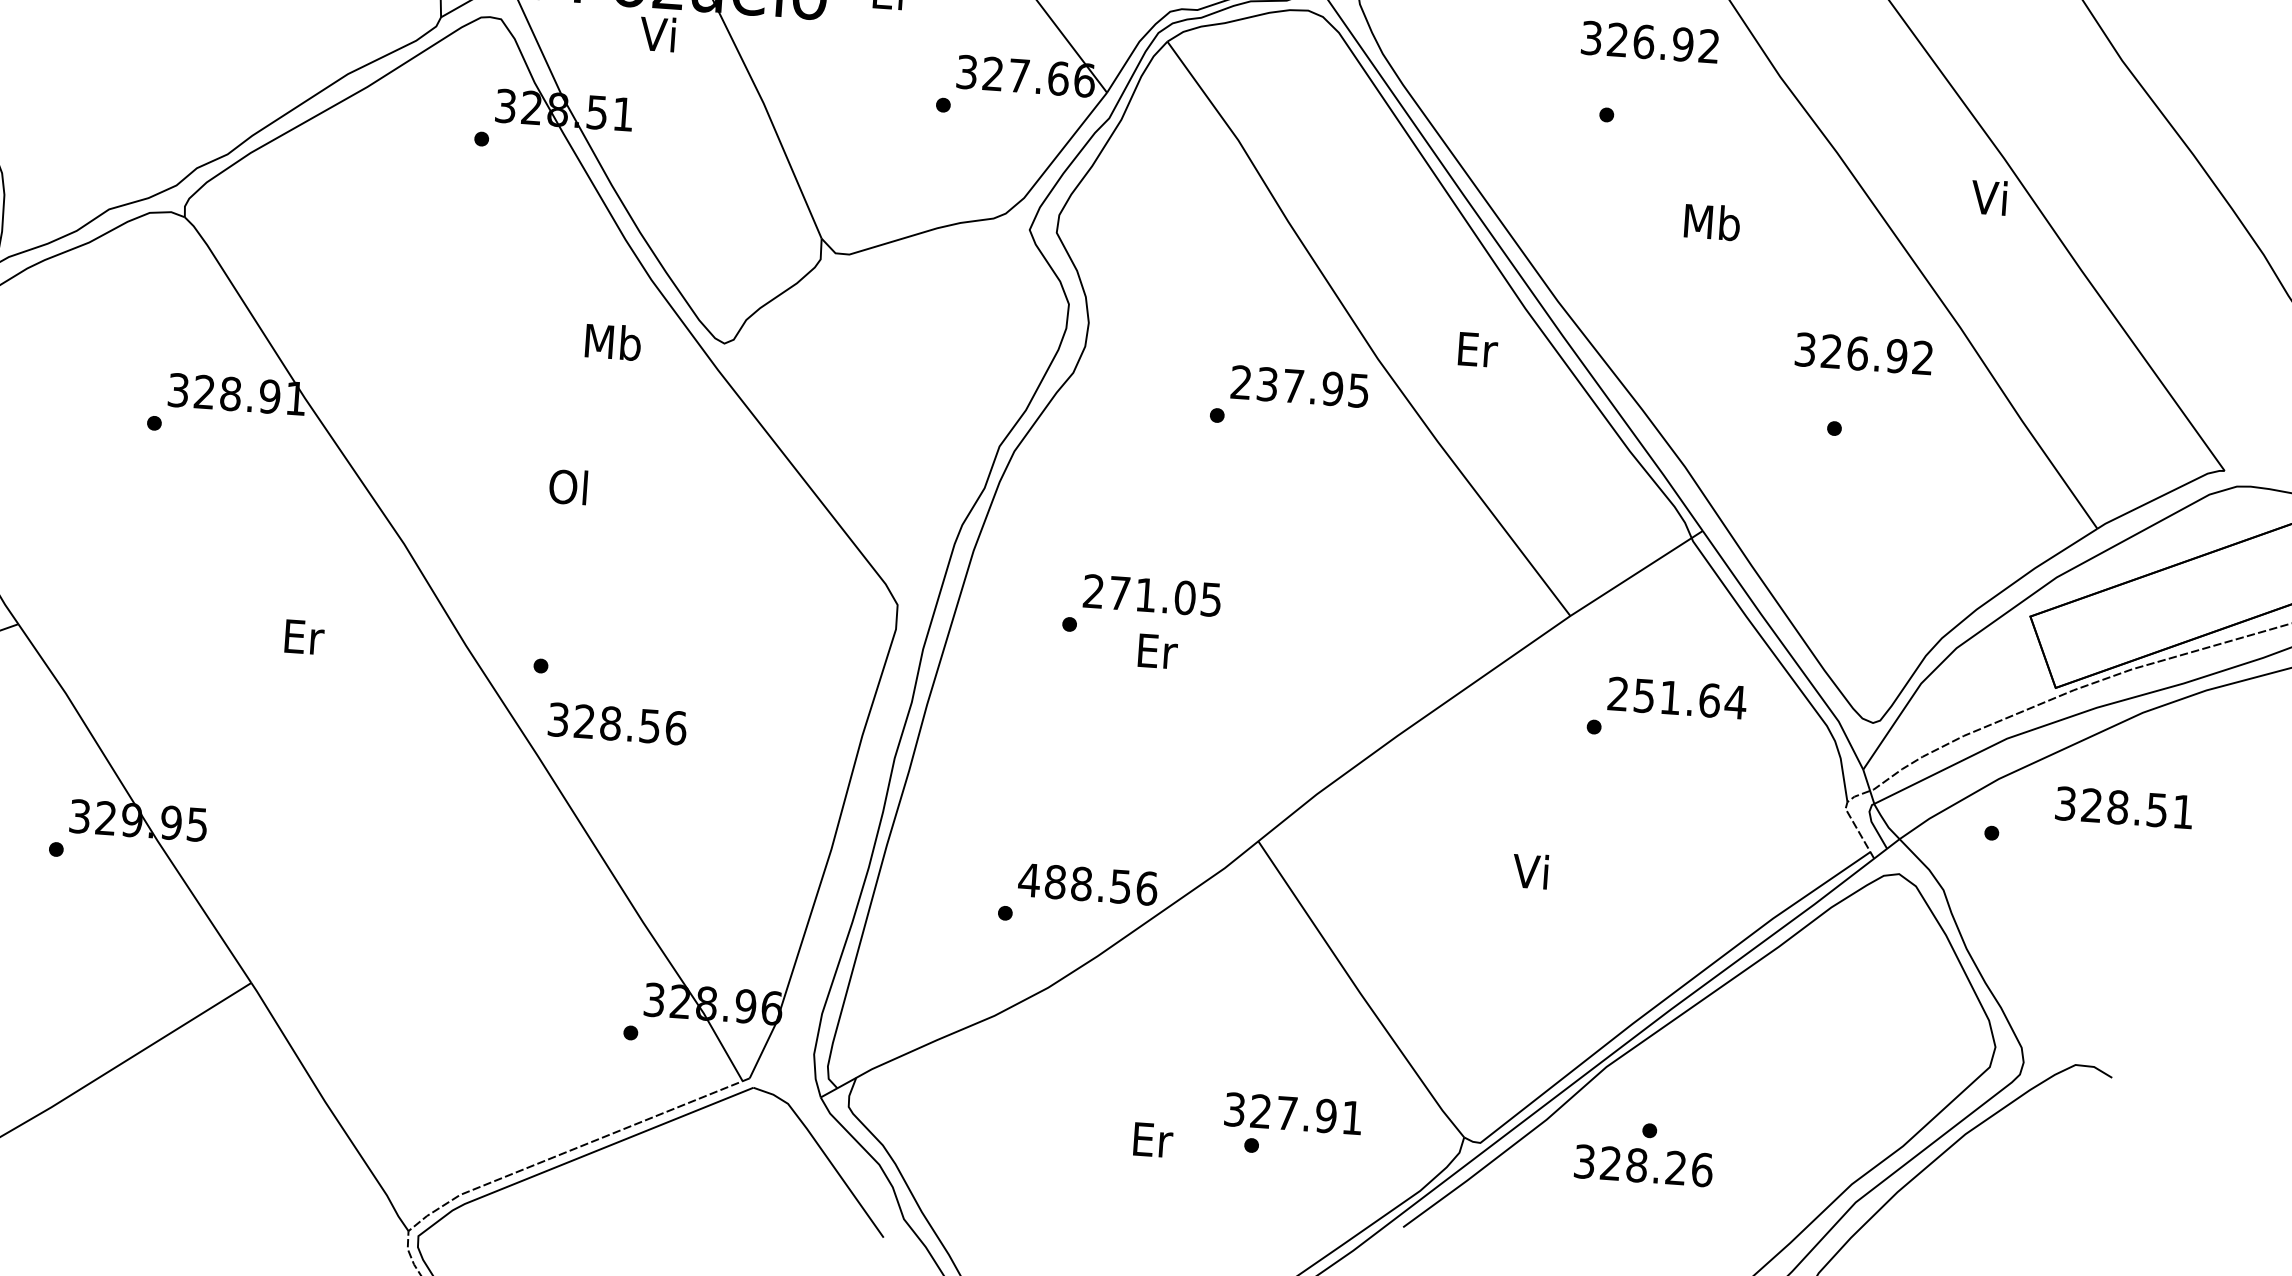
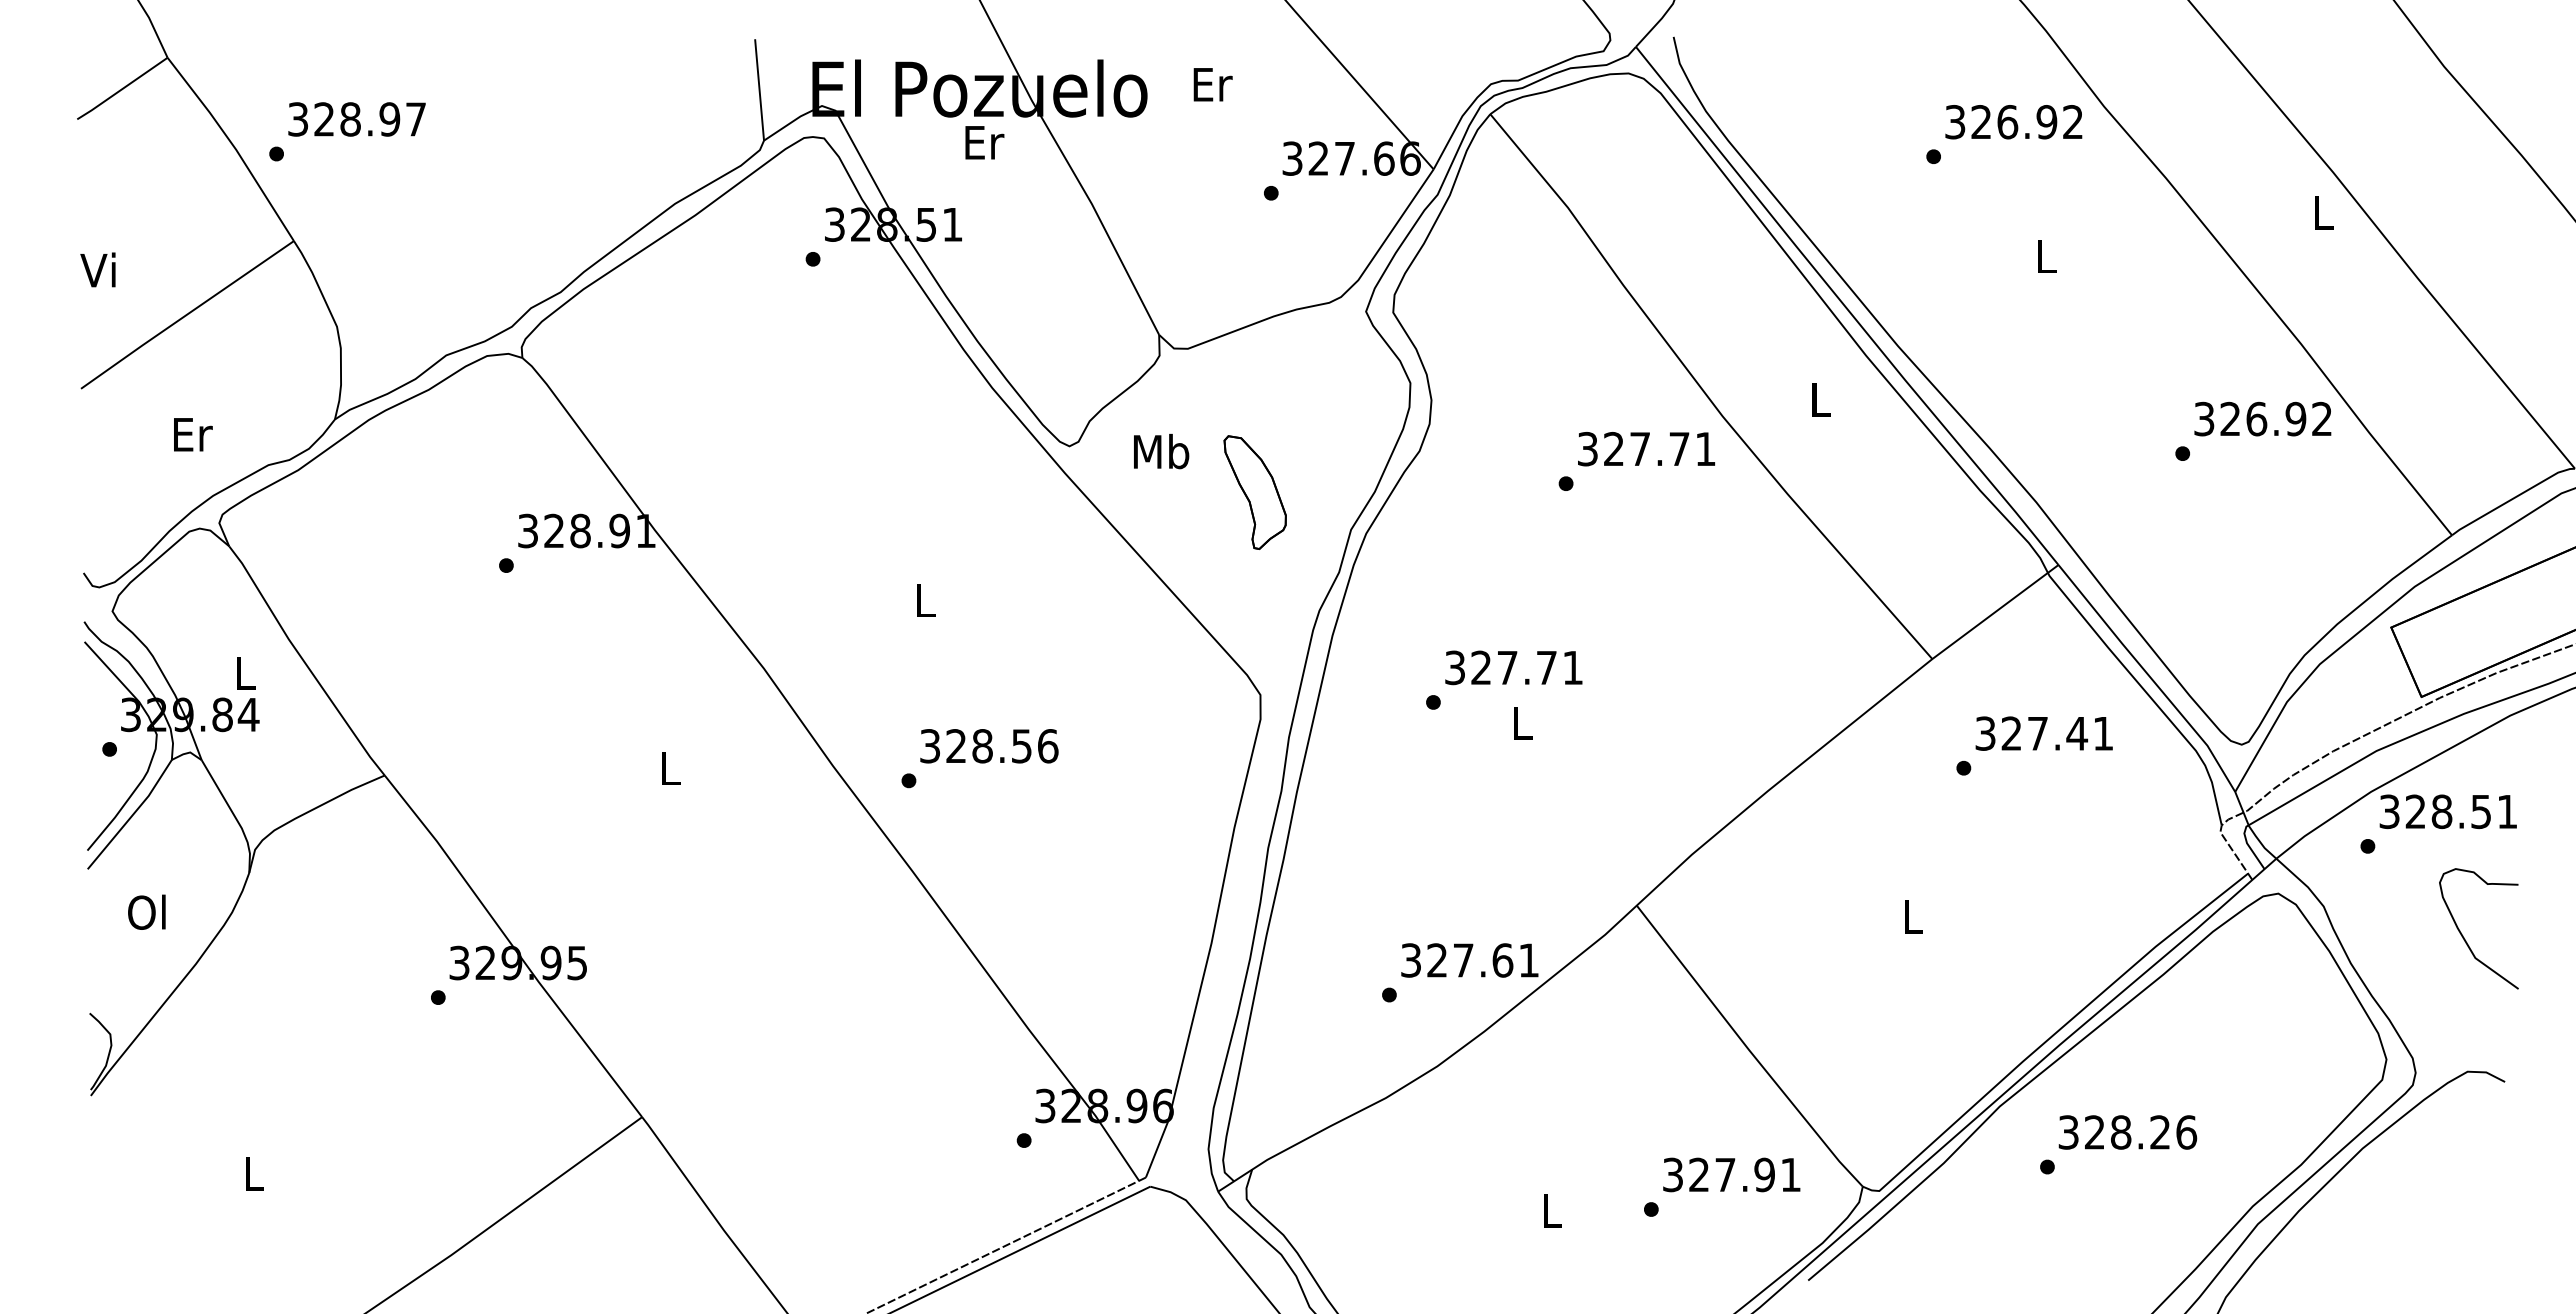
text: (659, 33) -> (983, 141), Vi -> Er
text: (1649, 42) -> (2013, 122), moved
text: (1988, 196) -> (2320, 211), Vi -> L
text: (1712, 221) -> (2046, 255), Mb -> L
text: (613, 342) -> (1161, 451), moved
text: (1477, 349) -> (1821, 399), Er -> L
text: (1863, 353) -> (2262, 418), moved
text: (1299, 386) -> (1646, 448), 237.95 -> 327.71
part: (905, 402) -> (1254, 492), added
text: (568, 486) -> (923, 599), Ol -> L
text: (1151, 595) -> (1513, 667), 271.05 -> 327.71
text: (303, 637) -> (670, 768), Er -> L
text: (1158, 650) -> (1523, 722), Er -> L
text: (1677, 698) -> (2044, 733), 251.64 -> 327.41
text: (617, 724) -> (989, 746), moved
text: (2123, 807) -> (2447, 811), moved
text: (1529, 871) -> (1909, 916), Vi -> L
text: (1087, 884) -> (1469, 960), 488.56 -> 327.61
curve: (2080, 928) -> (2463, 935), added
text: (1293, 1113) -> (1731, 1174), moved
text: (1152, 1139) -> (1552, 1210), Er -> L
text: (1643, 1165) -> (2127, 1132), moved

